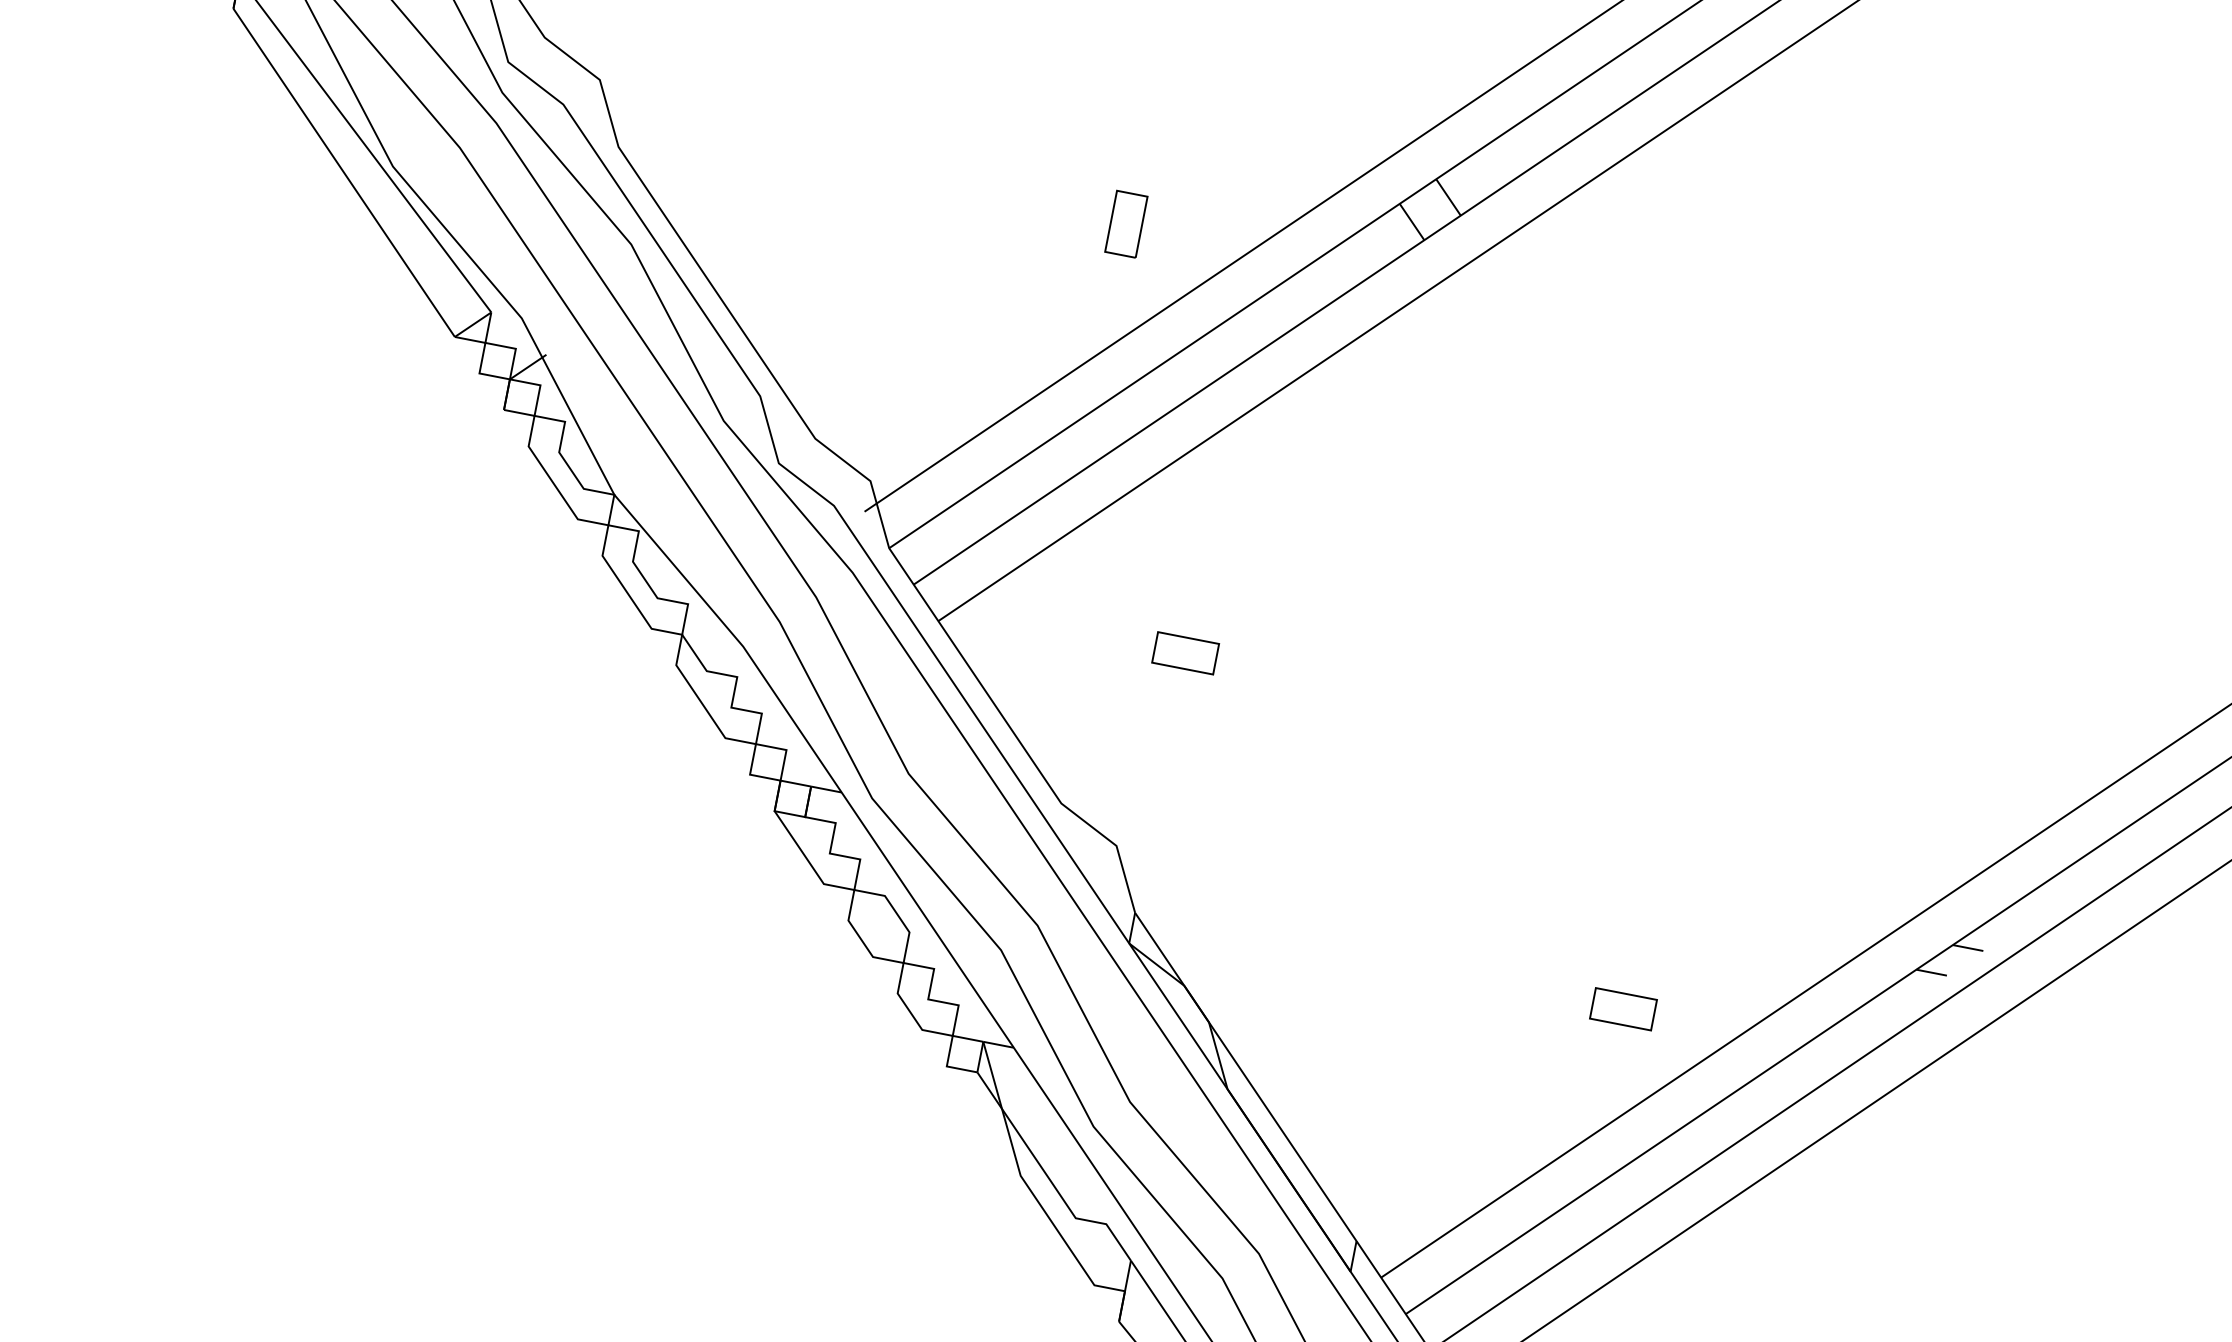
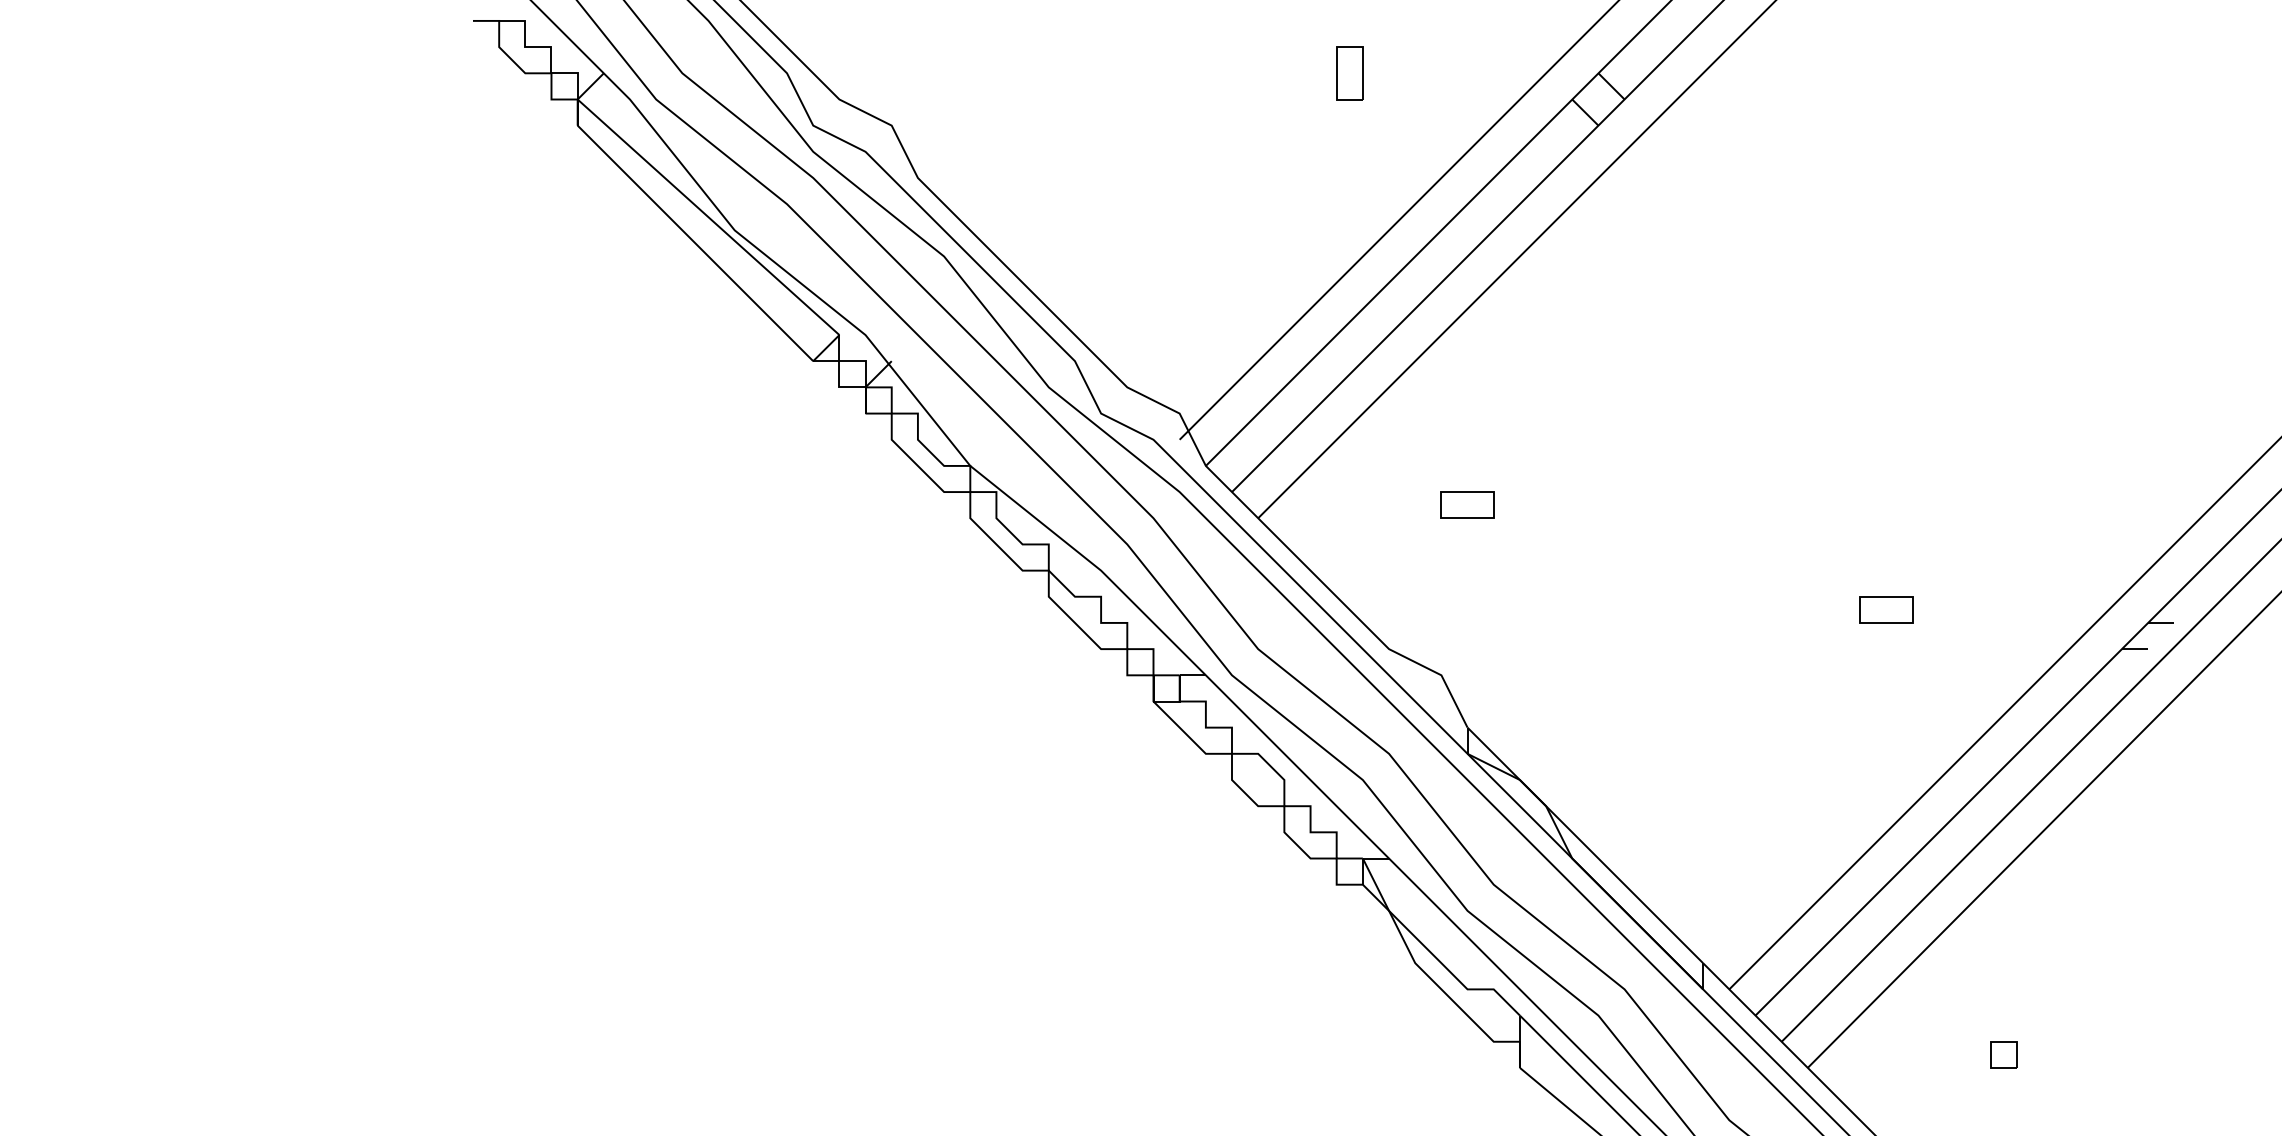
part: (1126, 224) -> (1349, 73), moved
part: (1623, 1008) -> (1886, 609), moved

